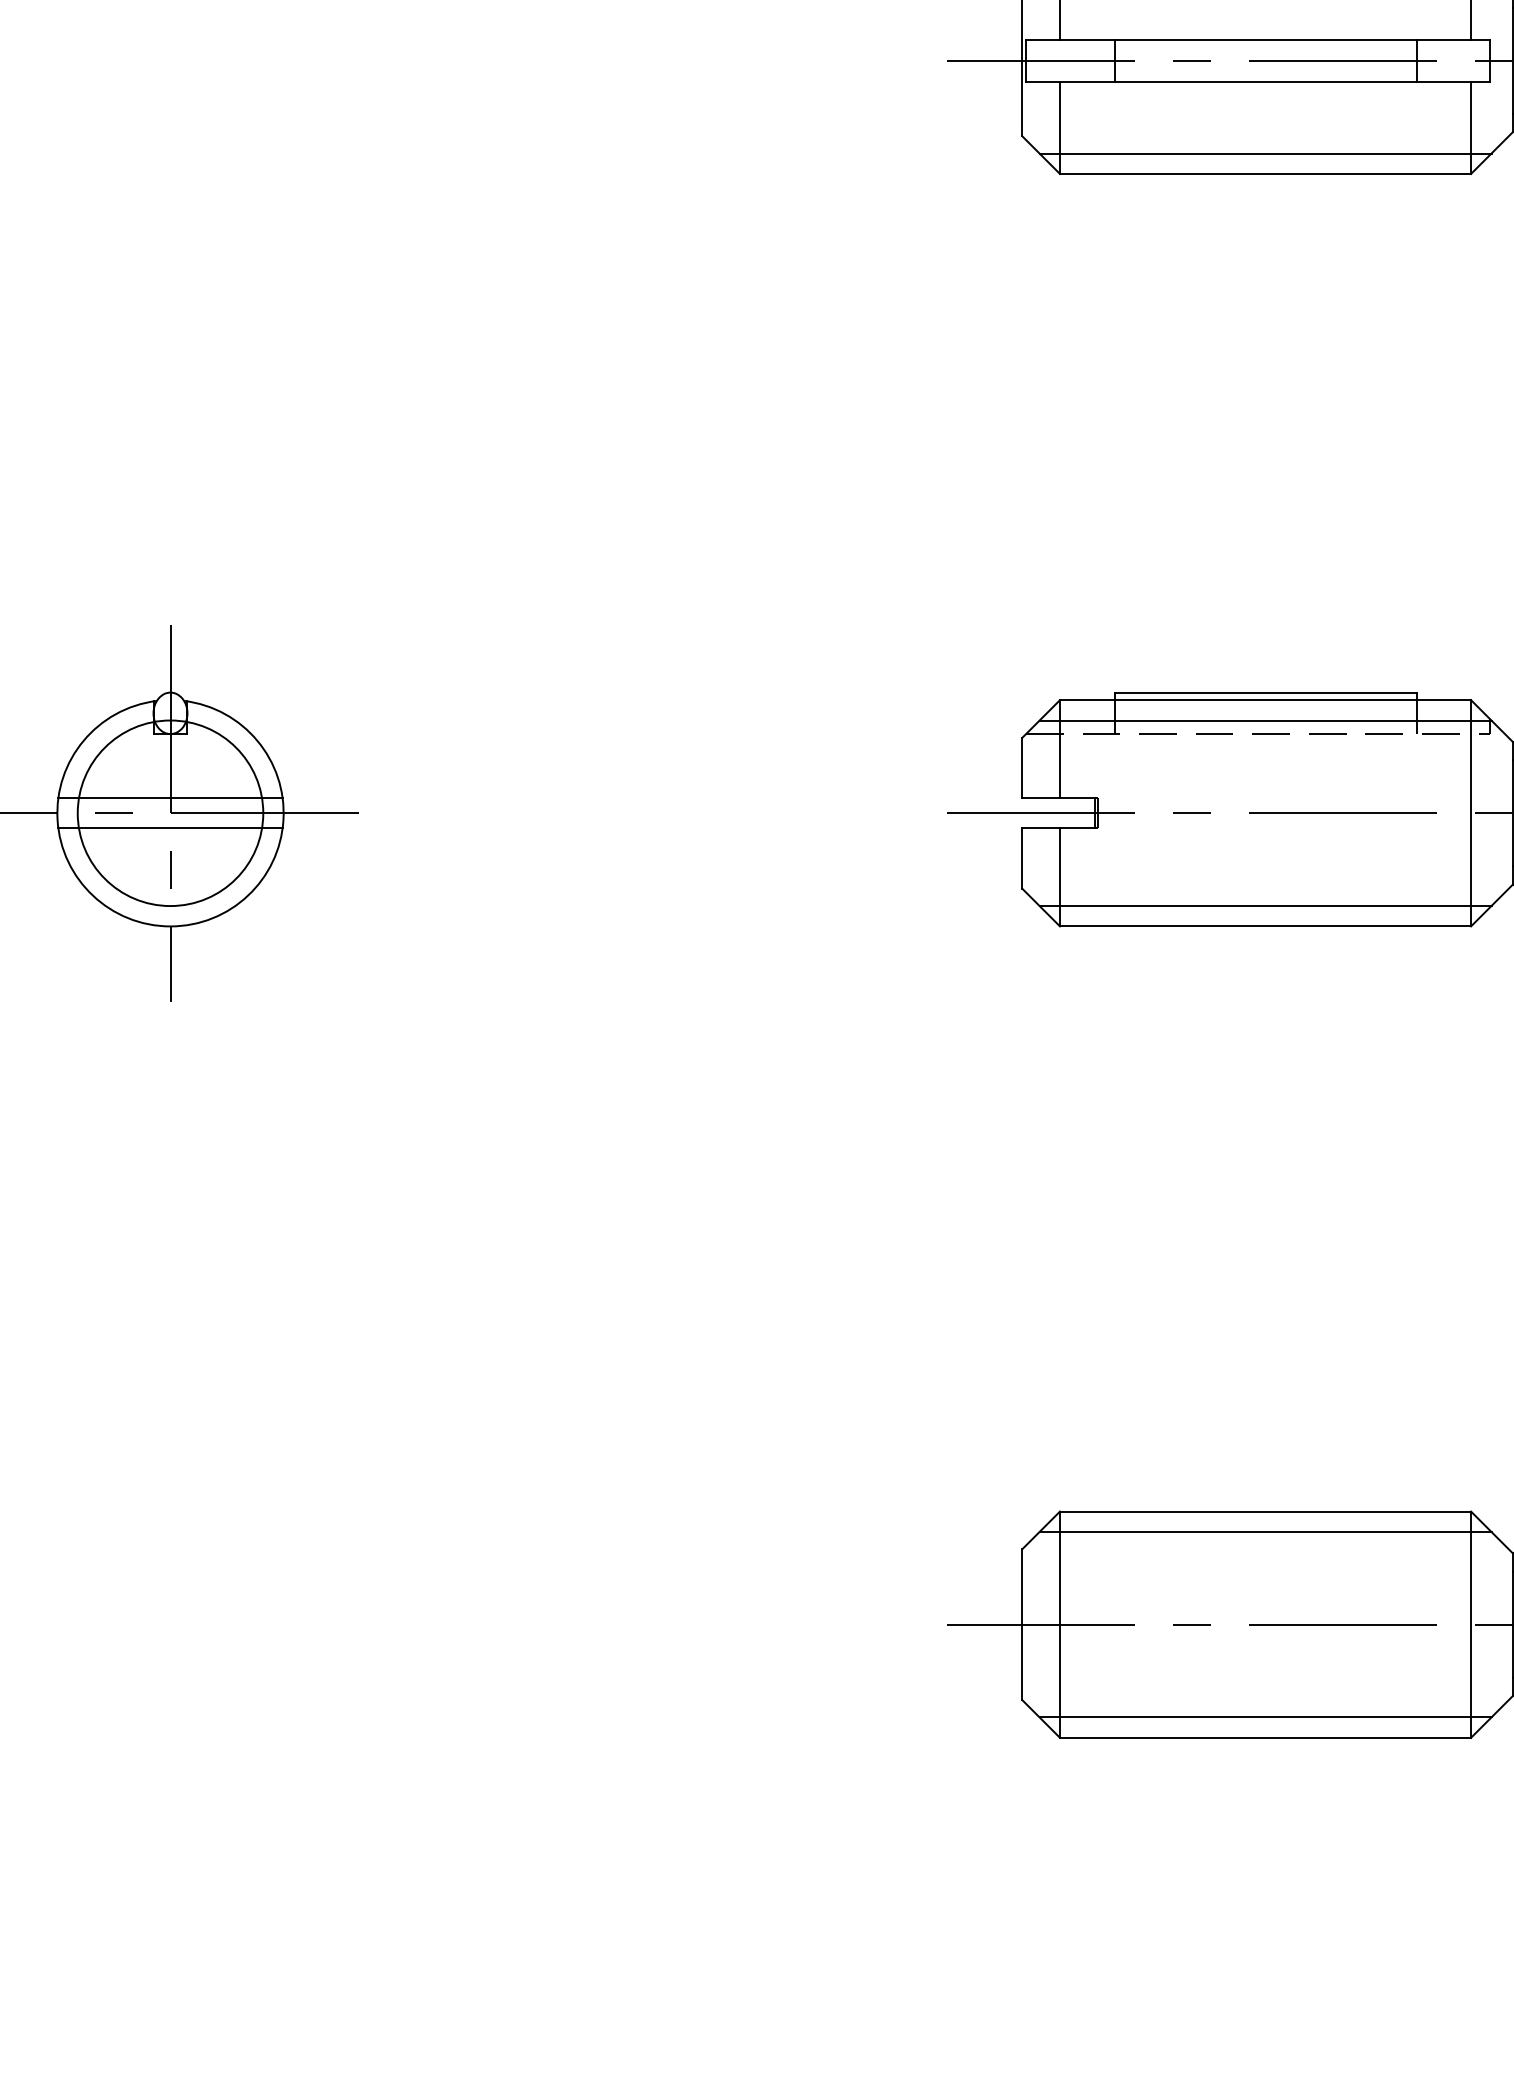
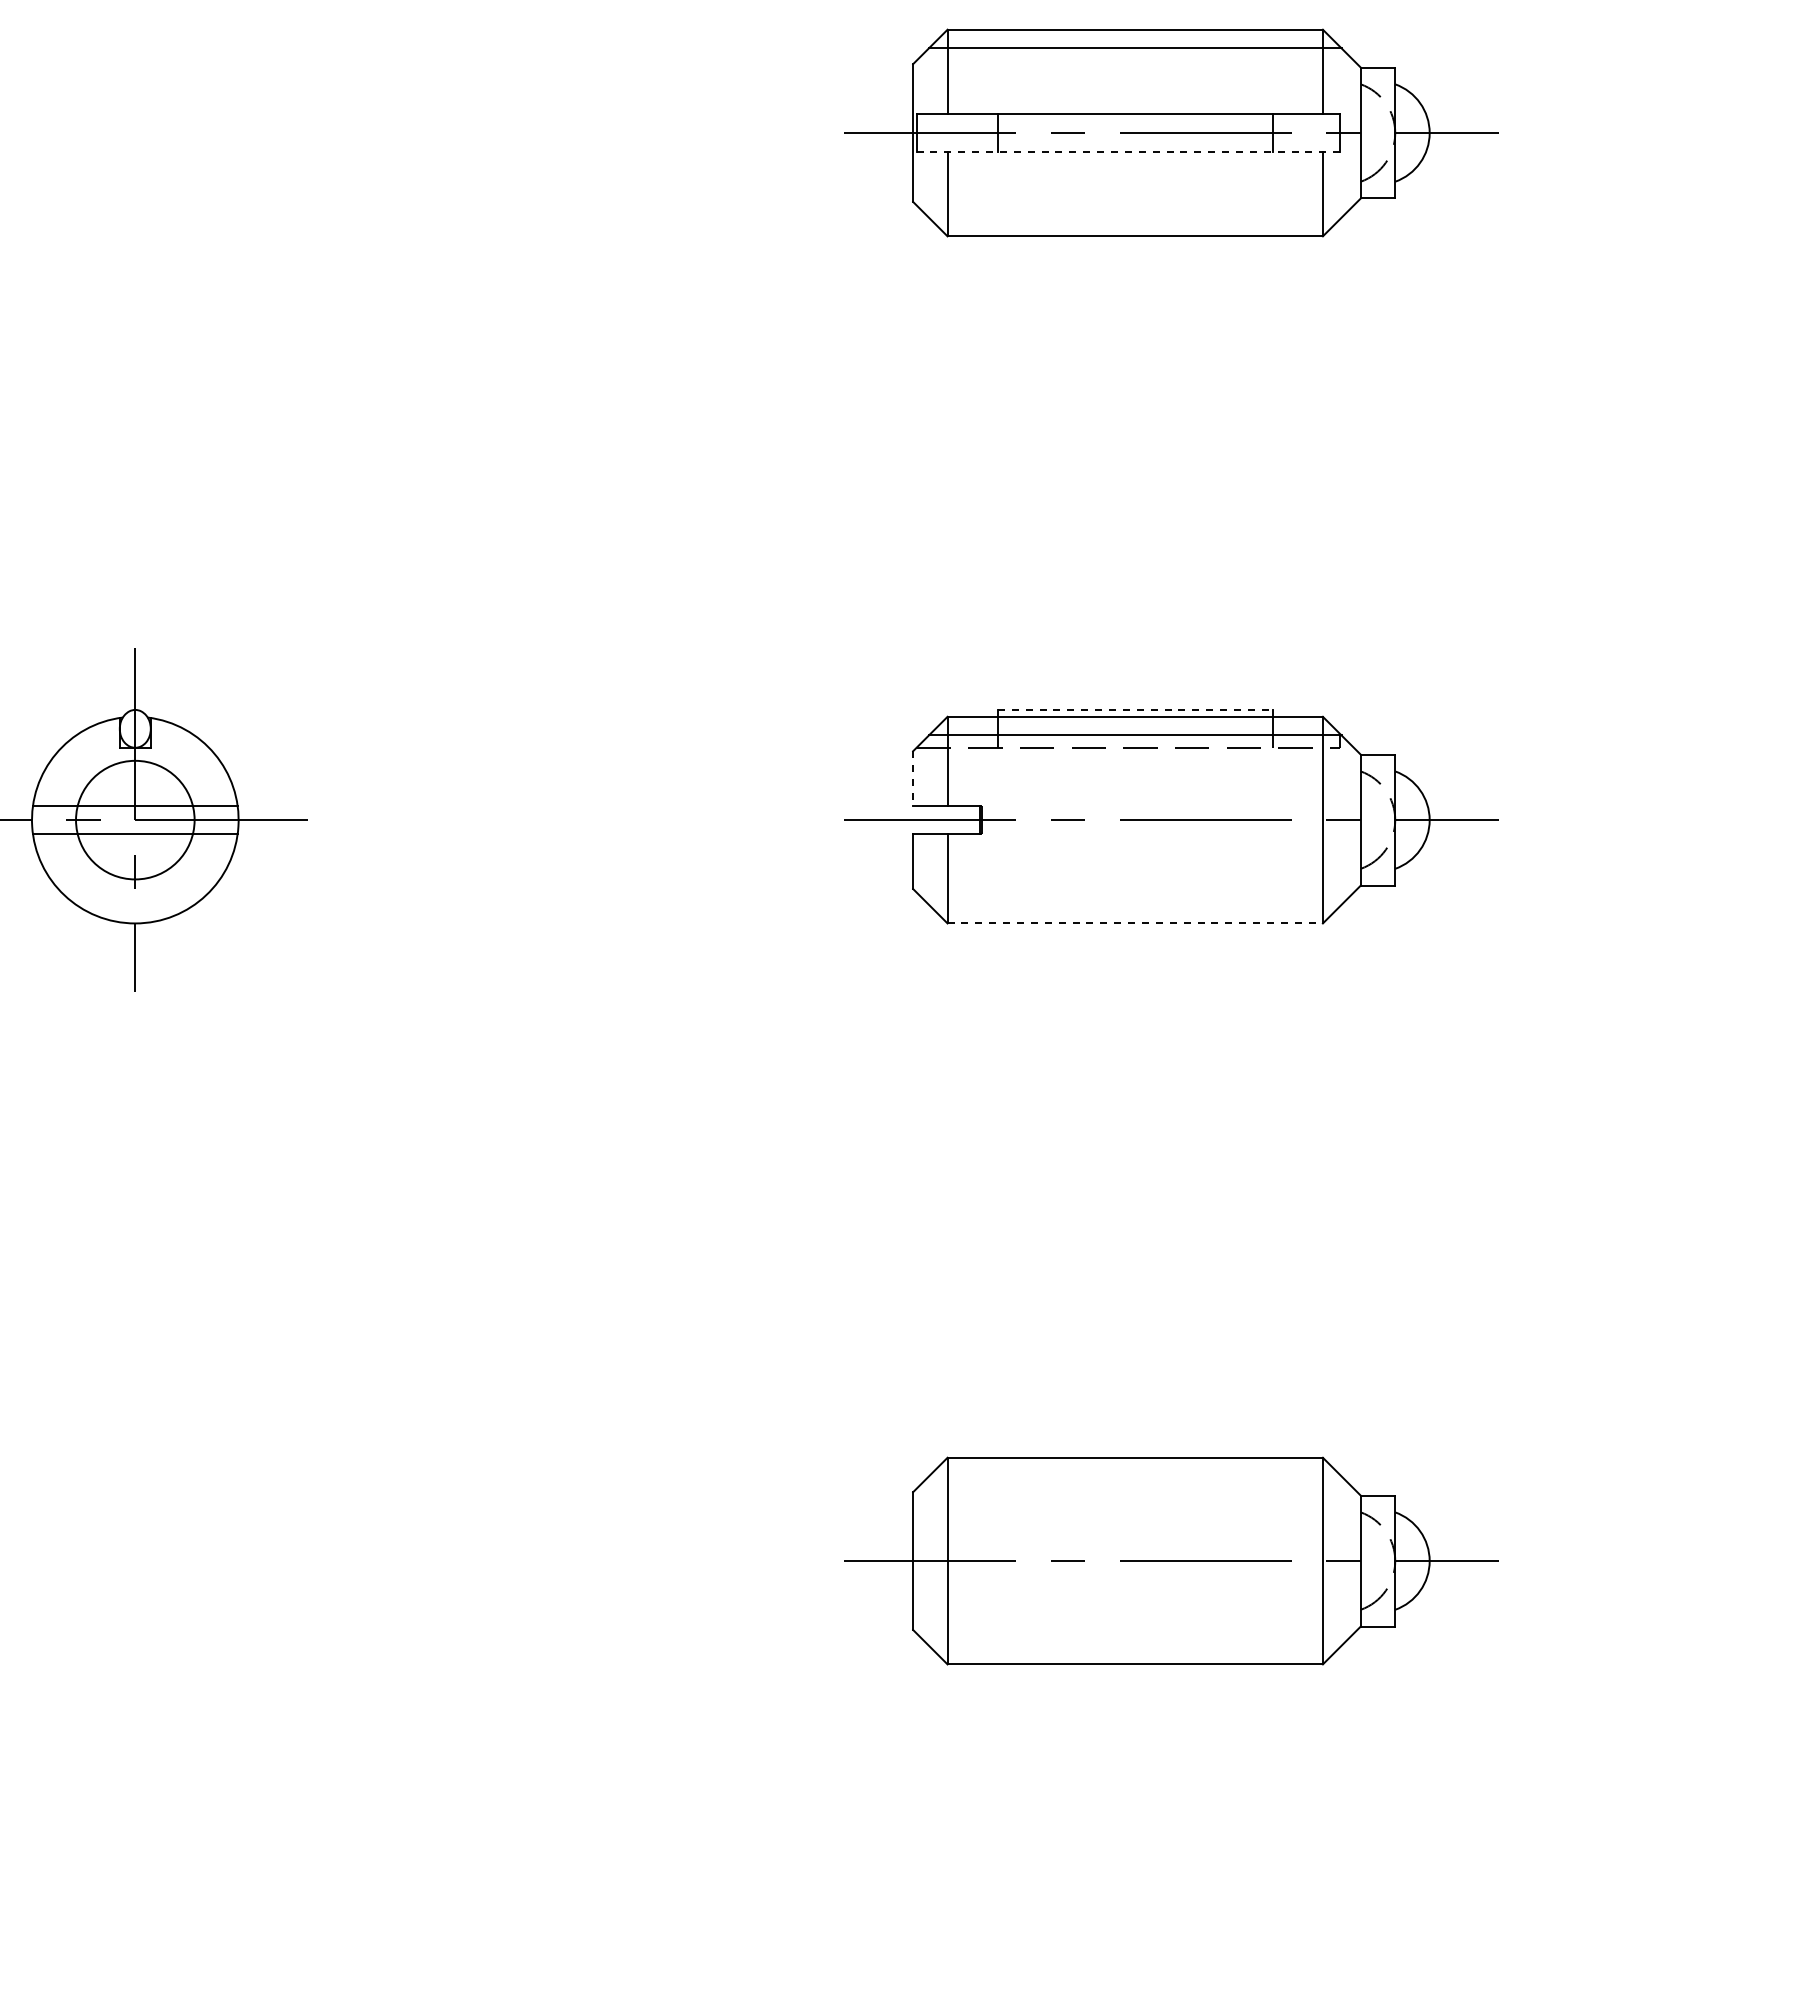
line: (1258, 81) -> (1128, 151), solid -> dashed
line: (1264, 153) -> (1134, 217), removed
line: (1265, 692) -> (1135, 709), solid -> dashed
line: (1022, 767) -> (913, 778), solid -> dashed
circle: (170, 812) -> (135, 819), size x0.7
line: (1264, 905) -> (1134, 904), removed
line: (1265, 926) -> (1135, 923), solid -> dashed
line: (1264, 1532) -> (1134, 1476), removed
line: (1264, 1717) -> (1134, 1645), removed

